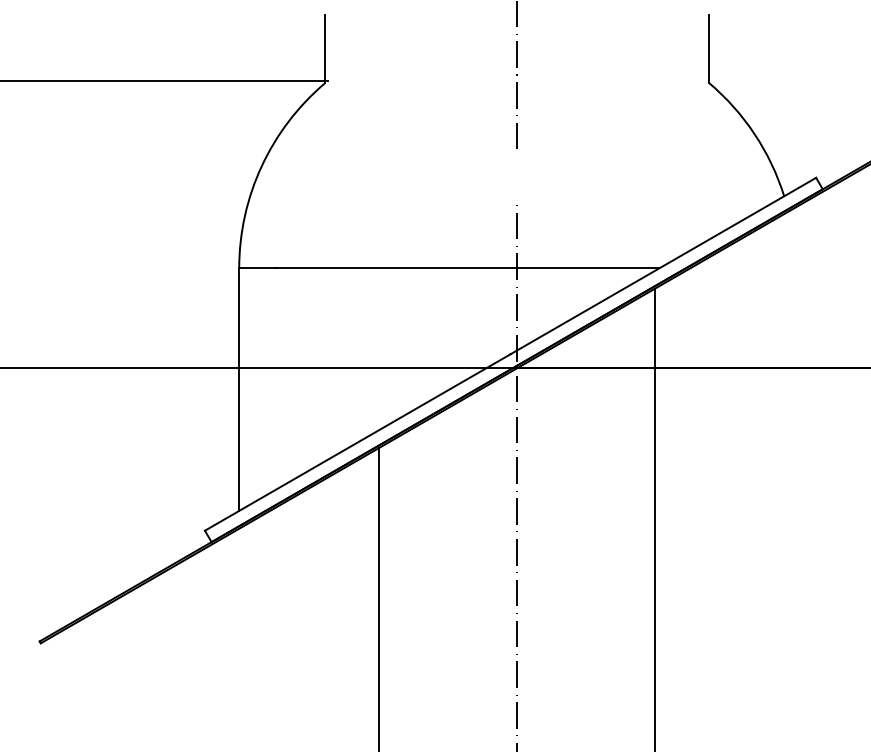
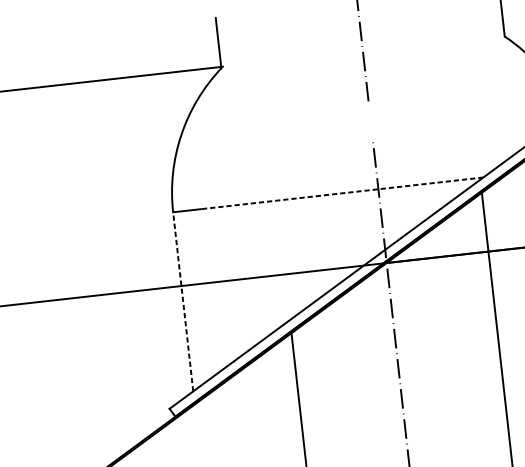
line: (467, 268) -> (341, 193), solid -> dashed
line: (239, 389) -> (183, 301), solid -> dashed

